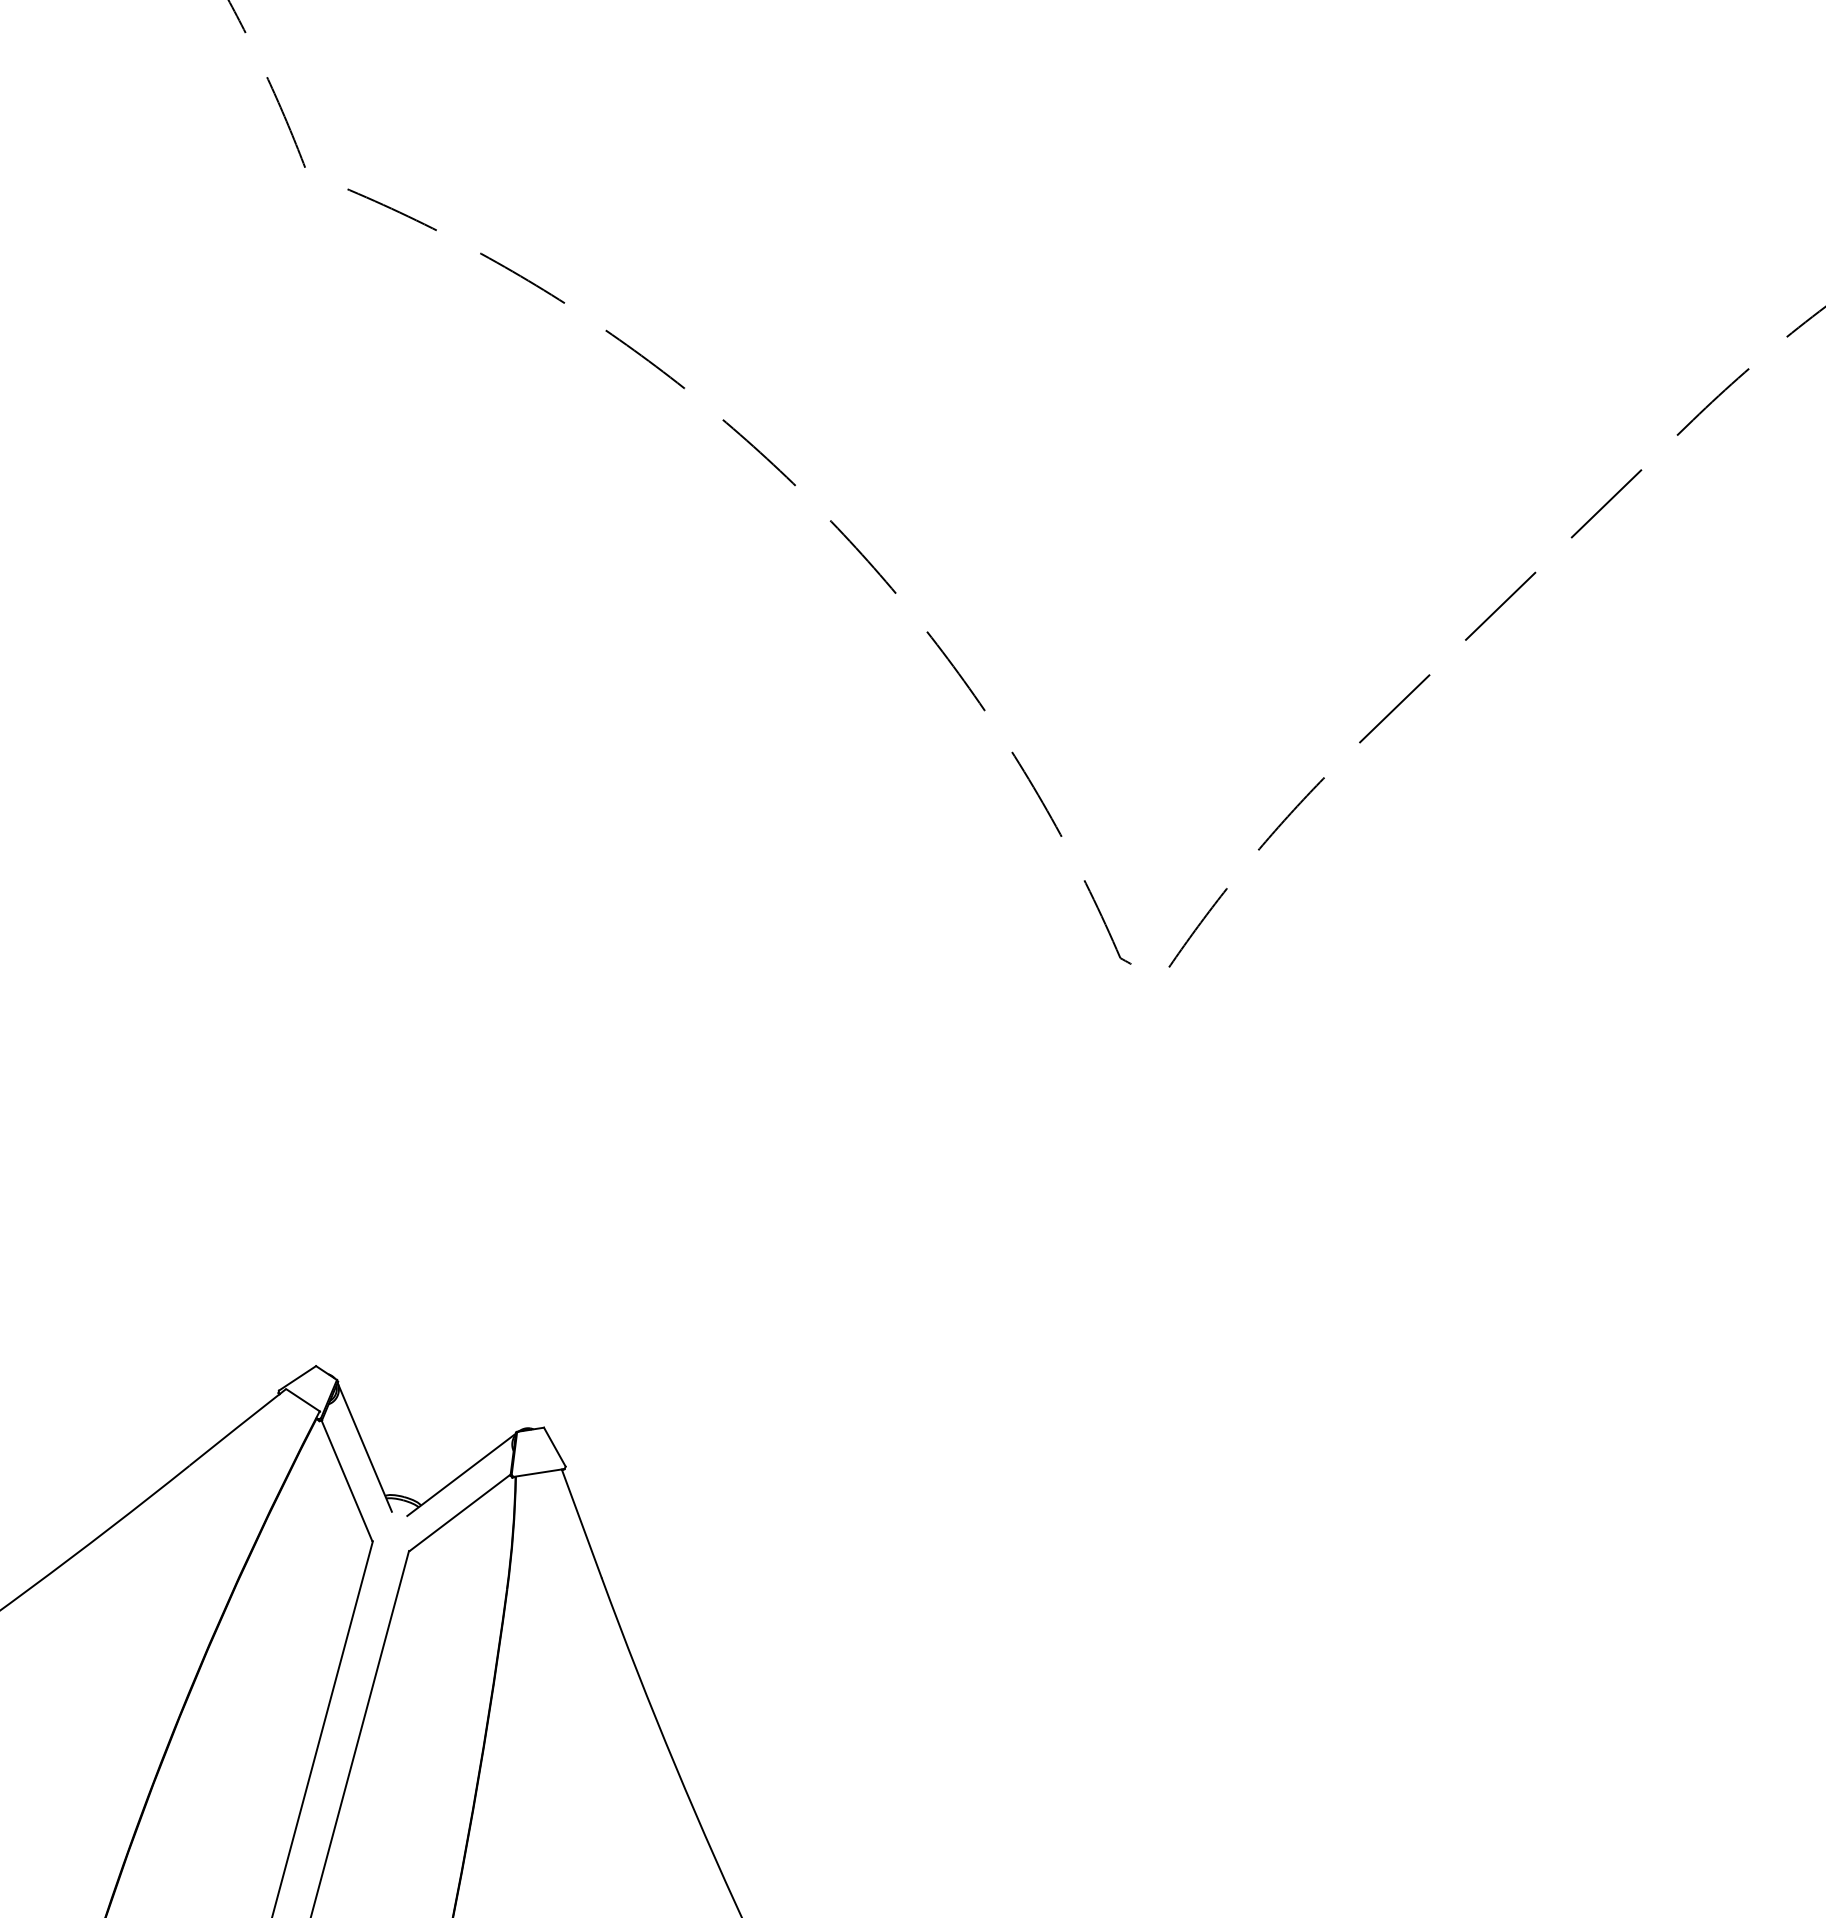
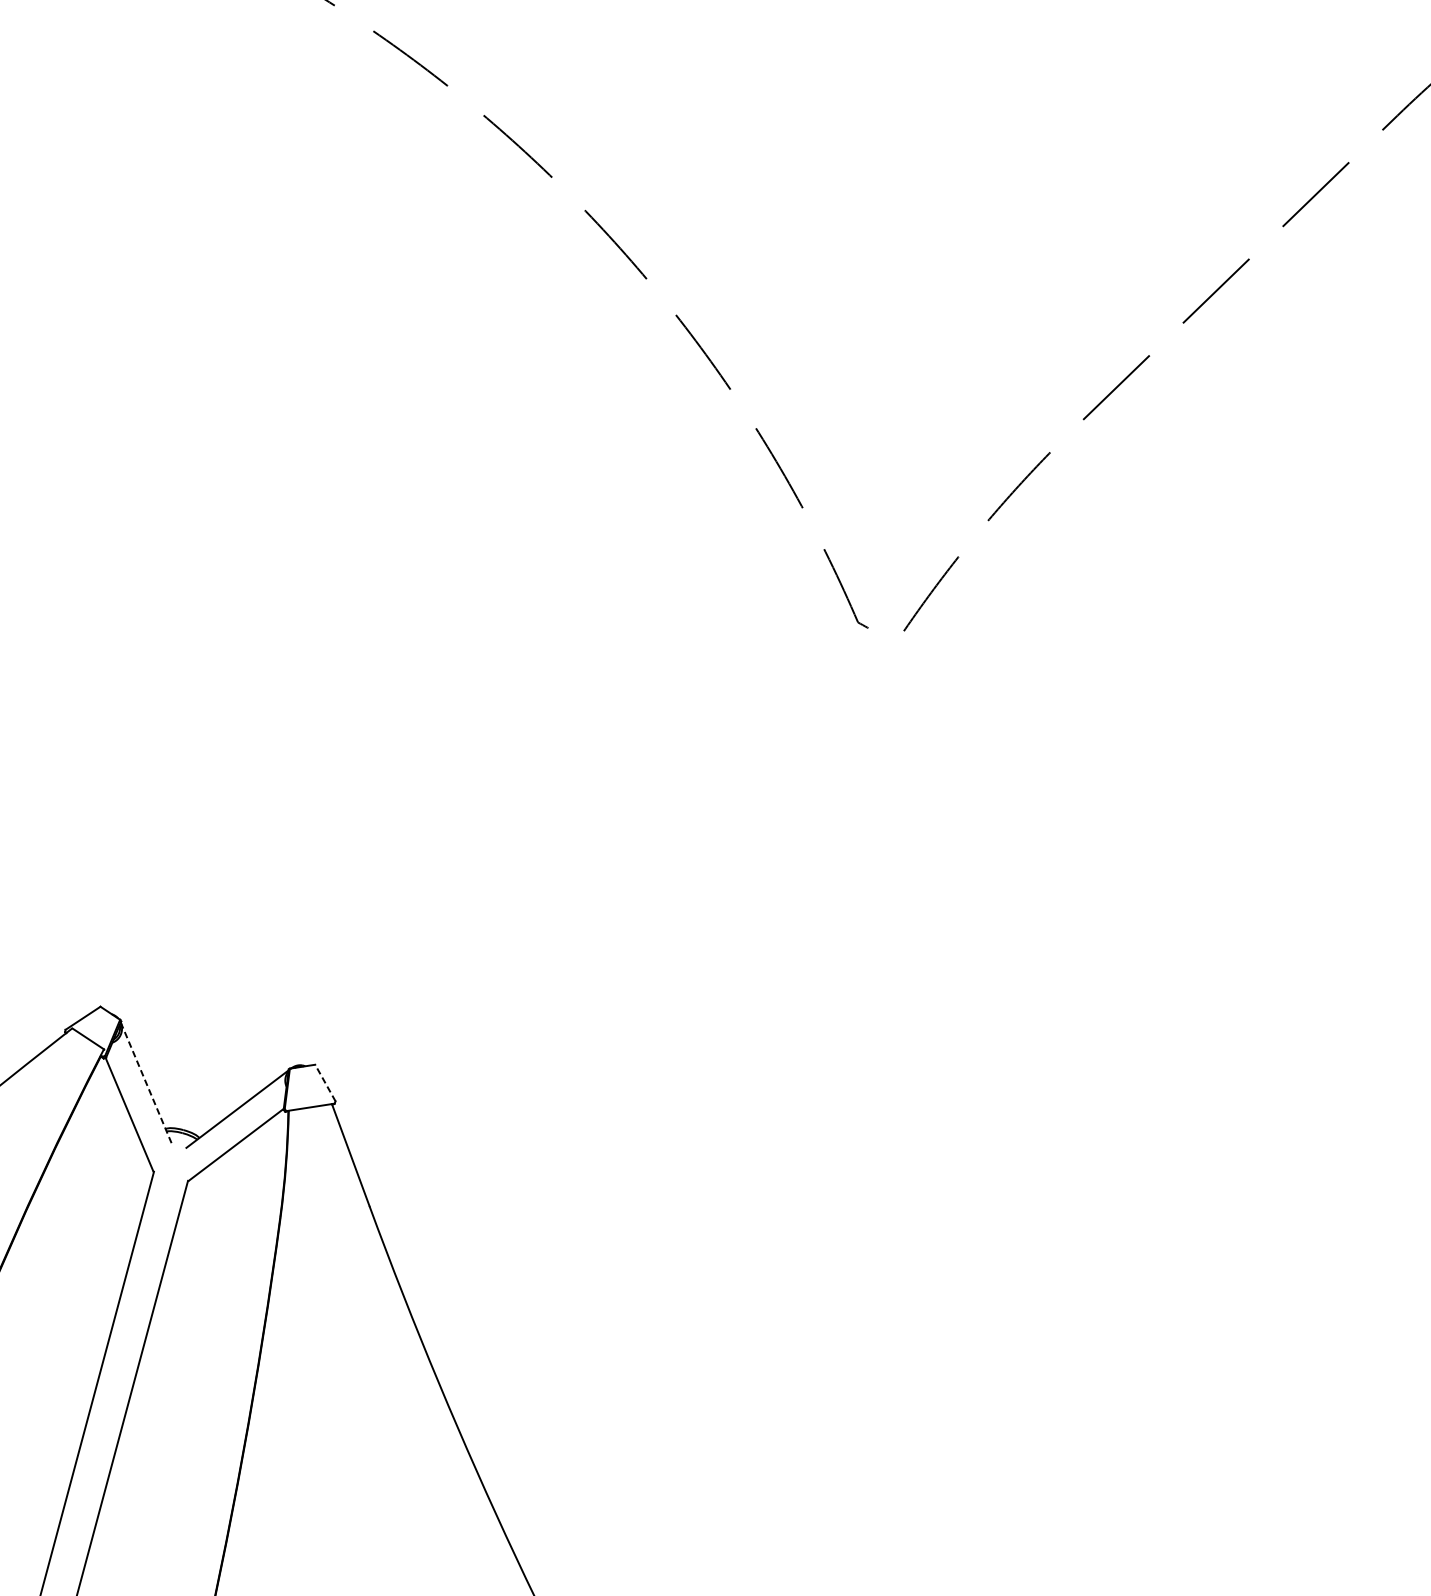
line: (554, 1446) -> (325, 1082), solid -> dashed
line: (364, 1447) -> (146, 1083), solid -> dashed

